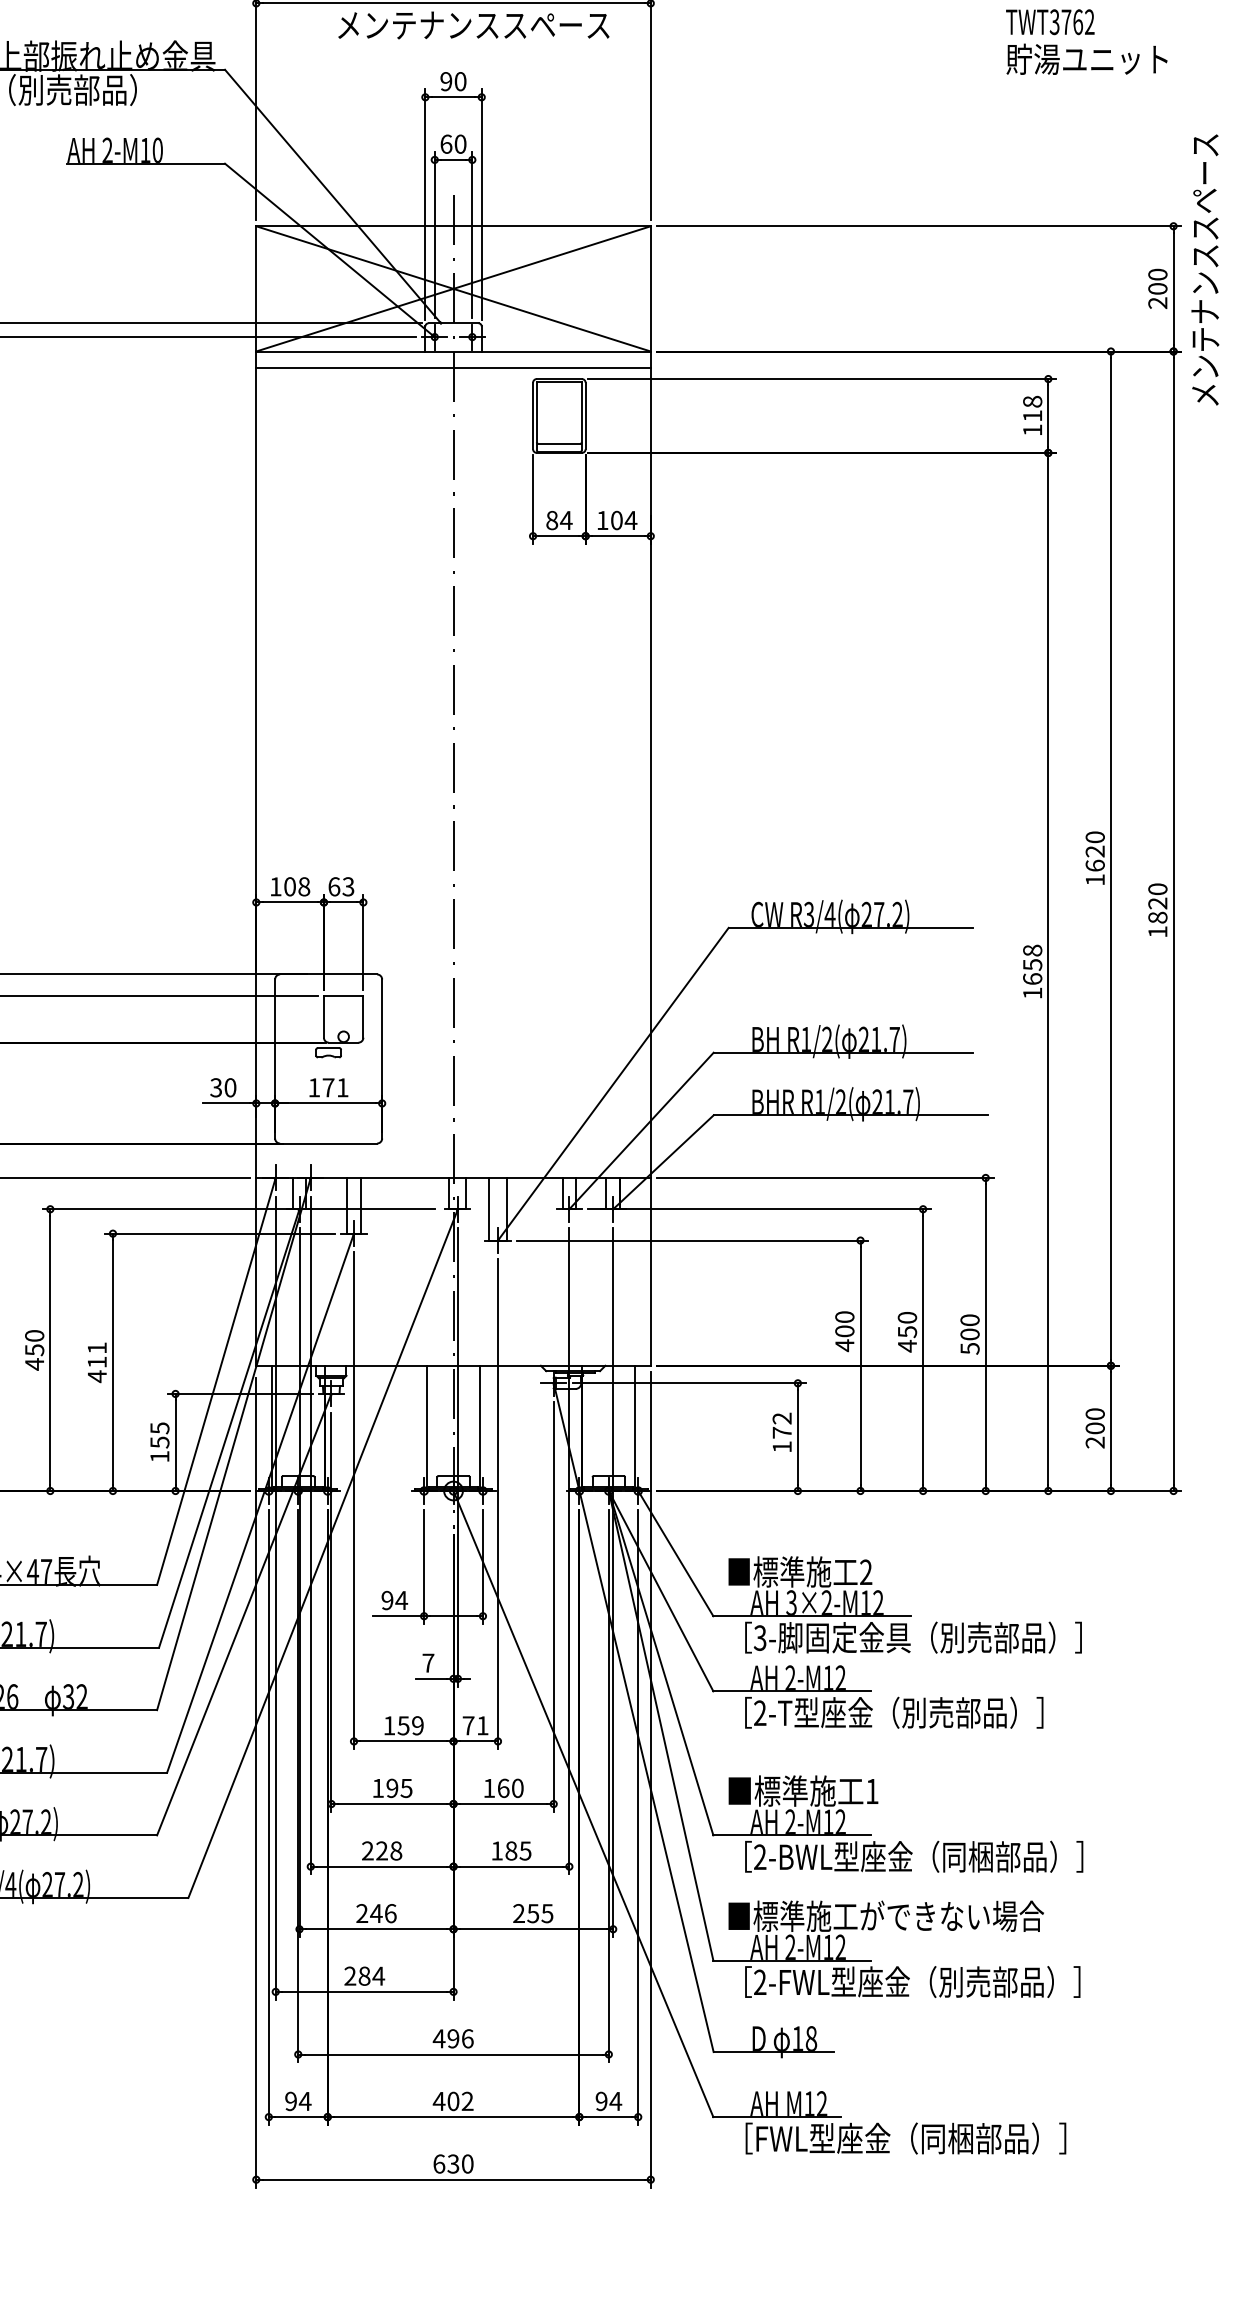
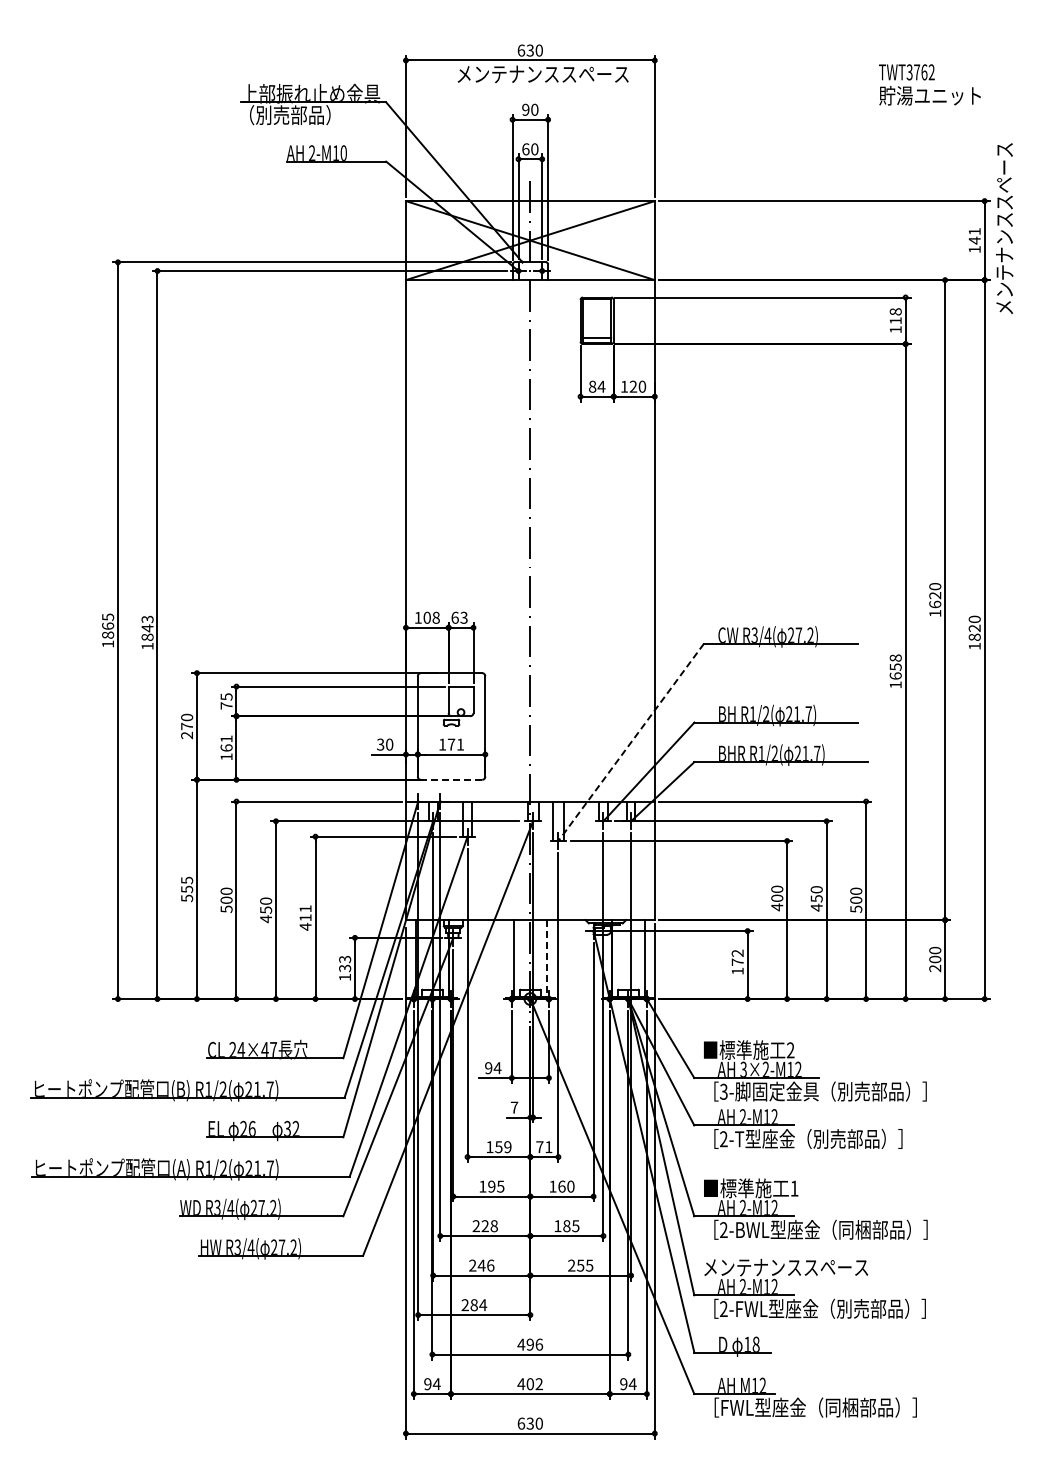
text: (1157, 288) -> (974, 240), 200 -> 141
line: (452, 367) -> (529, 290), removed
text: (623, 520) -> (637, 386), 104 -> 120
line: (613, 1084) -> (631, 742), solid -> dashed
line: (328, 1143) -> (451, 779), solid -> dashed
line: (480, 1428) -> (547, 959), solid -> dashed
text: (158, 1434) -> (344, 963), 155 -> 133
text: (884, 1916) -> (802, 1267), ■標準施工ができない場合 -> メンテナンススペース

